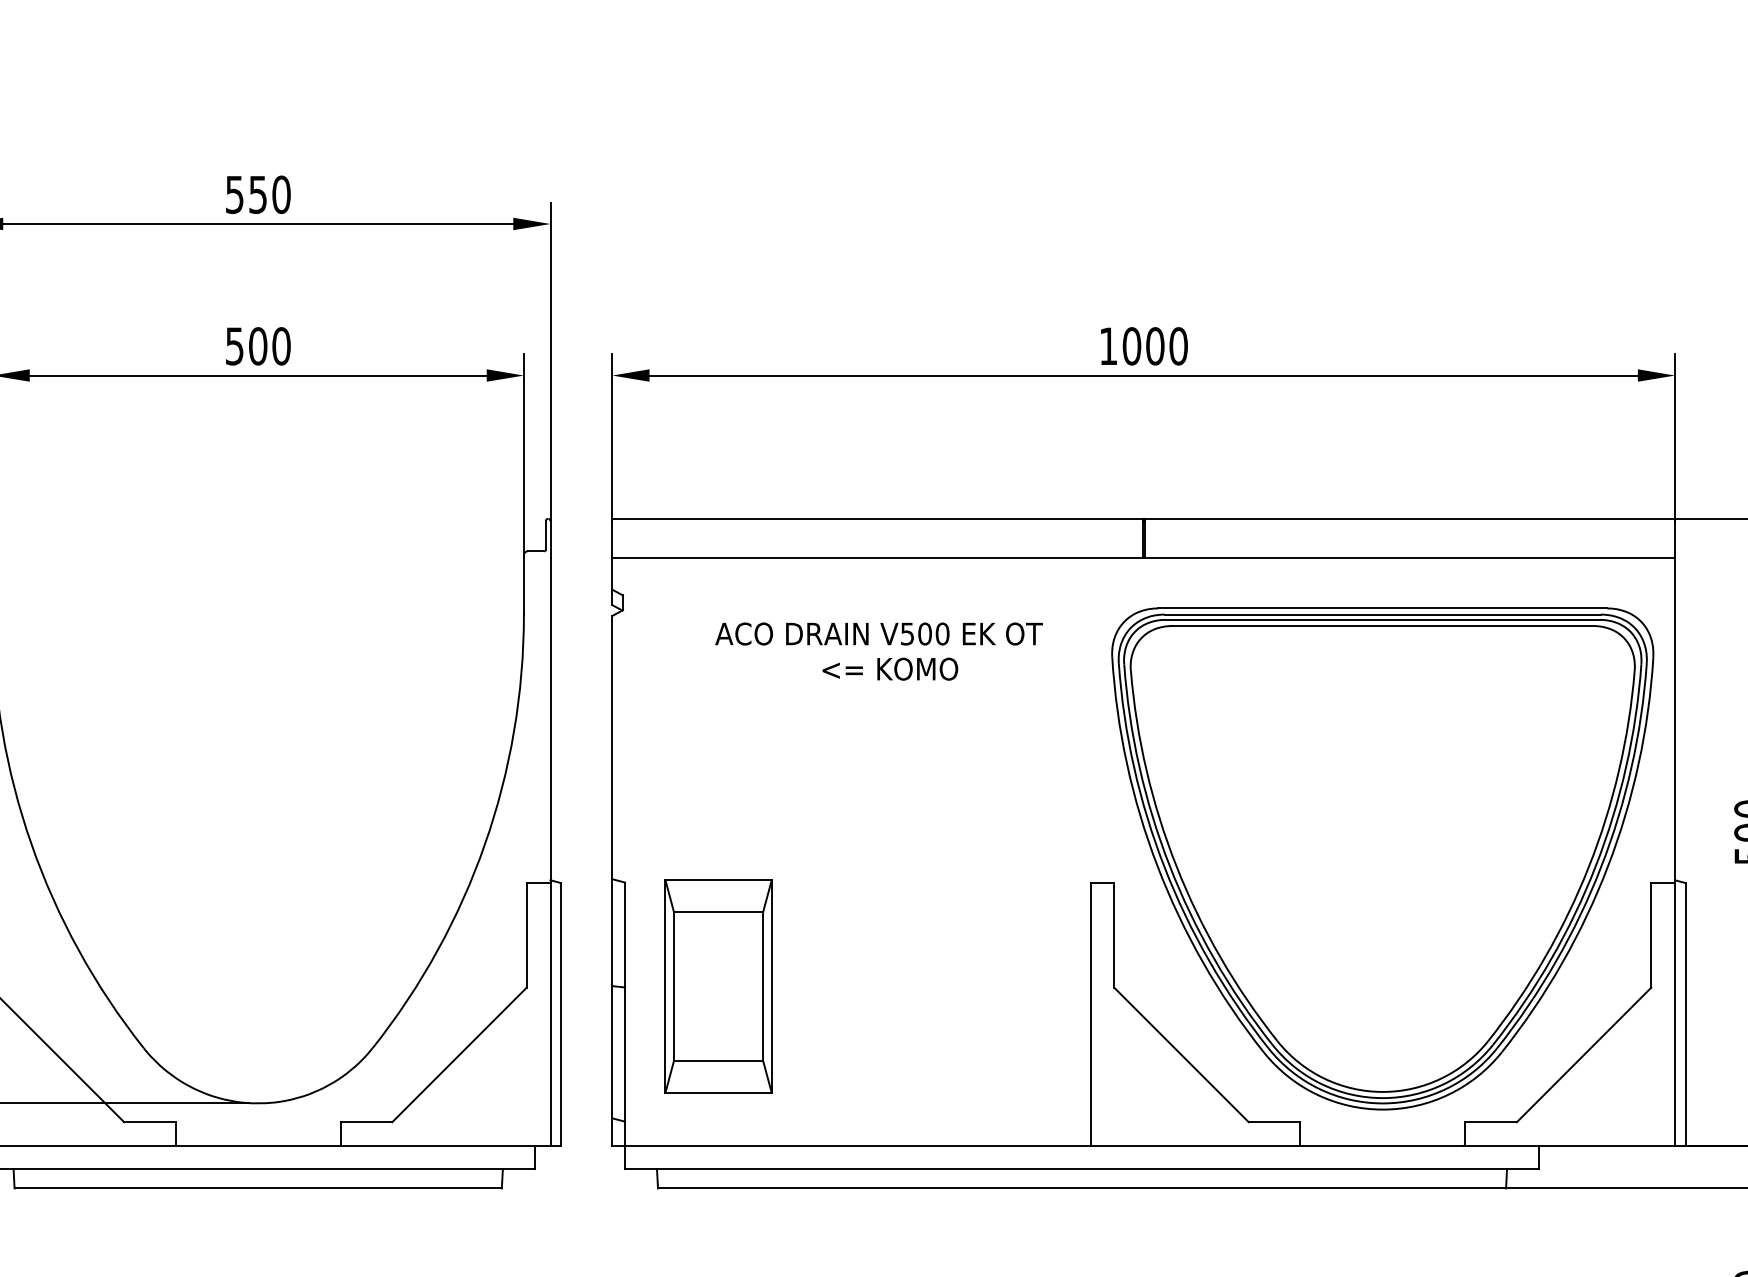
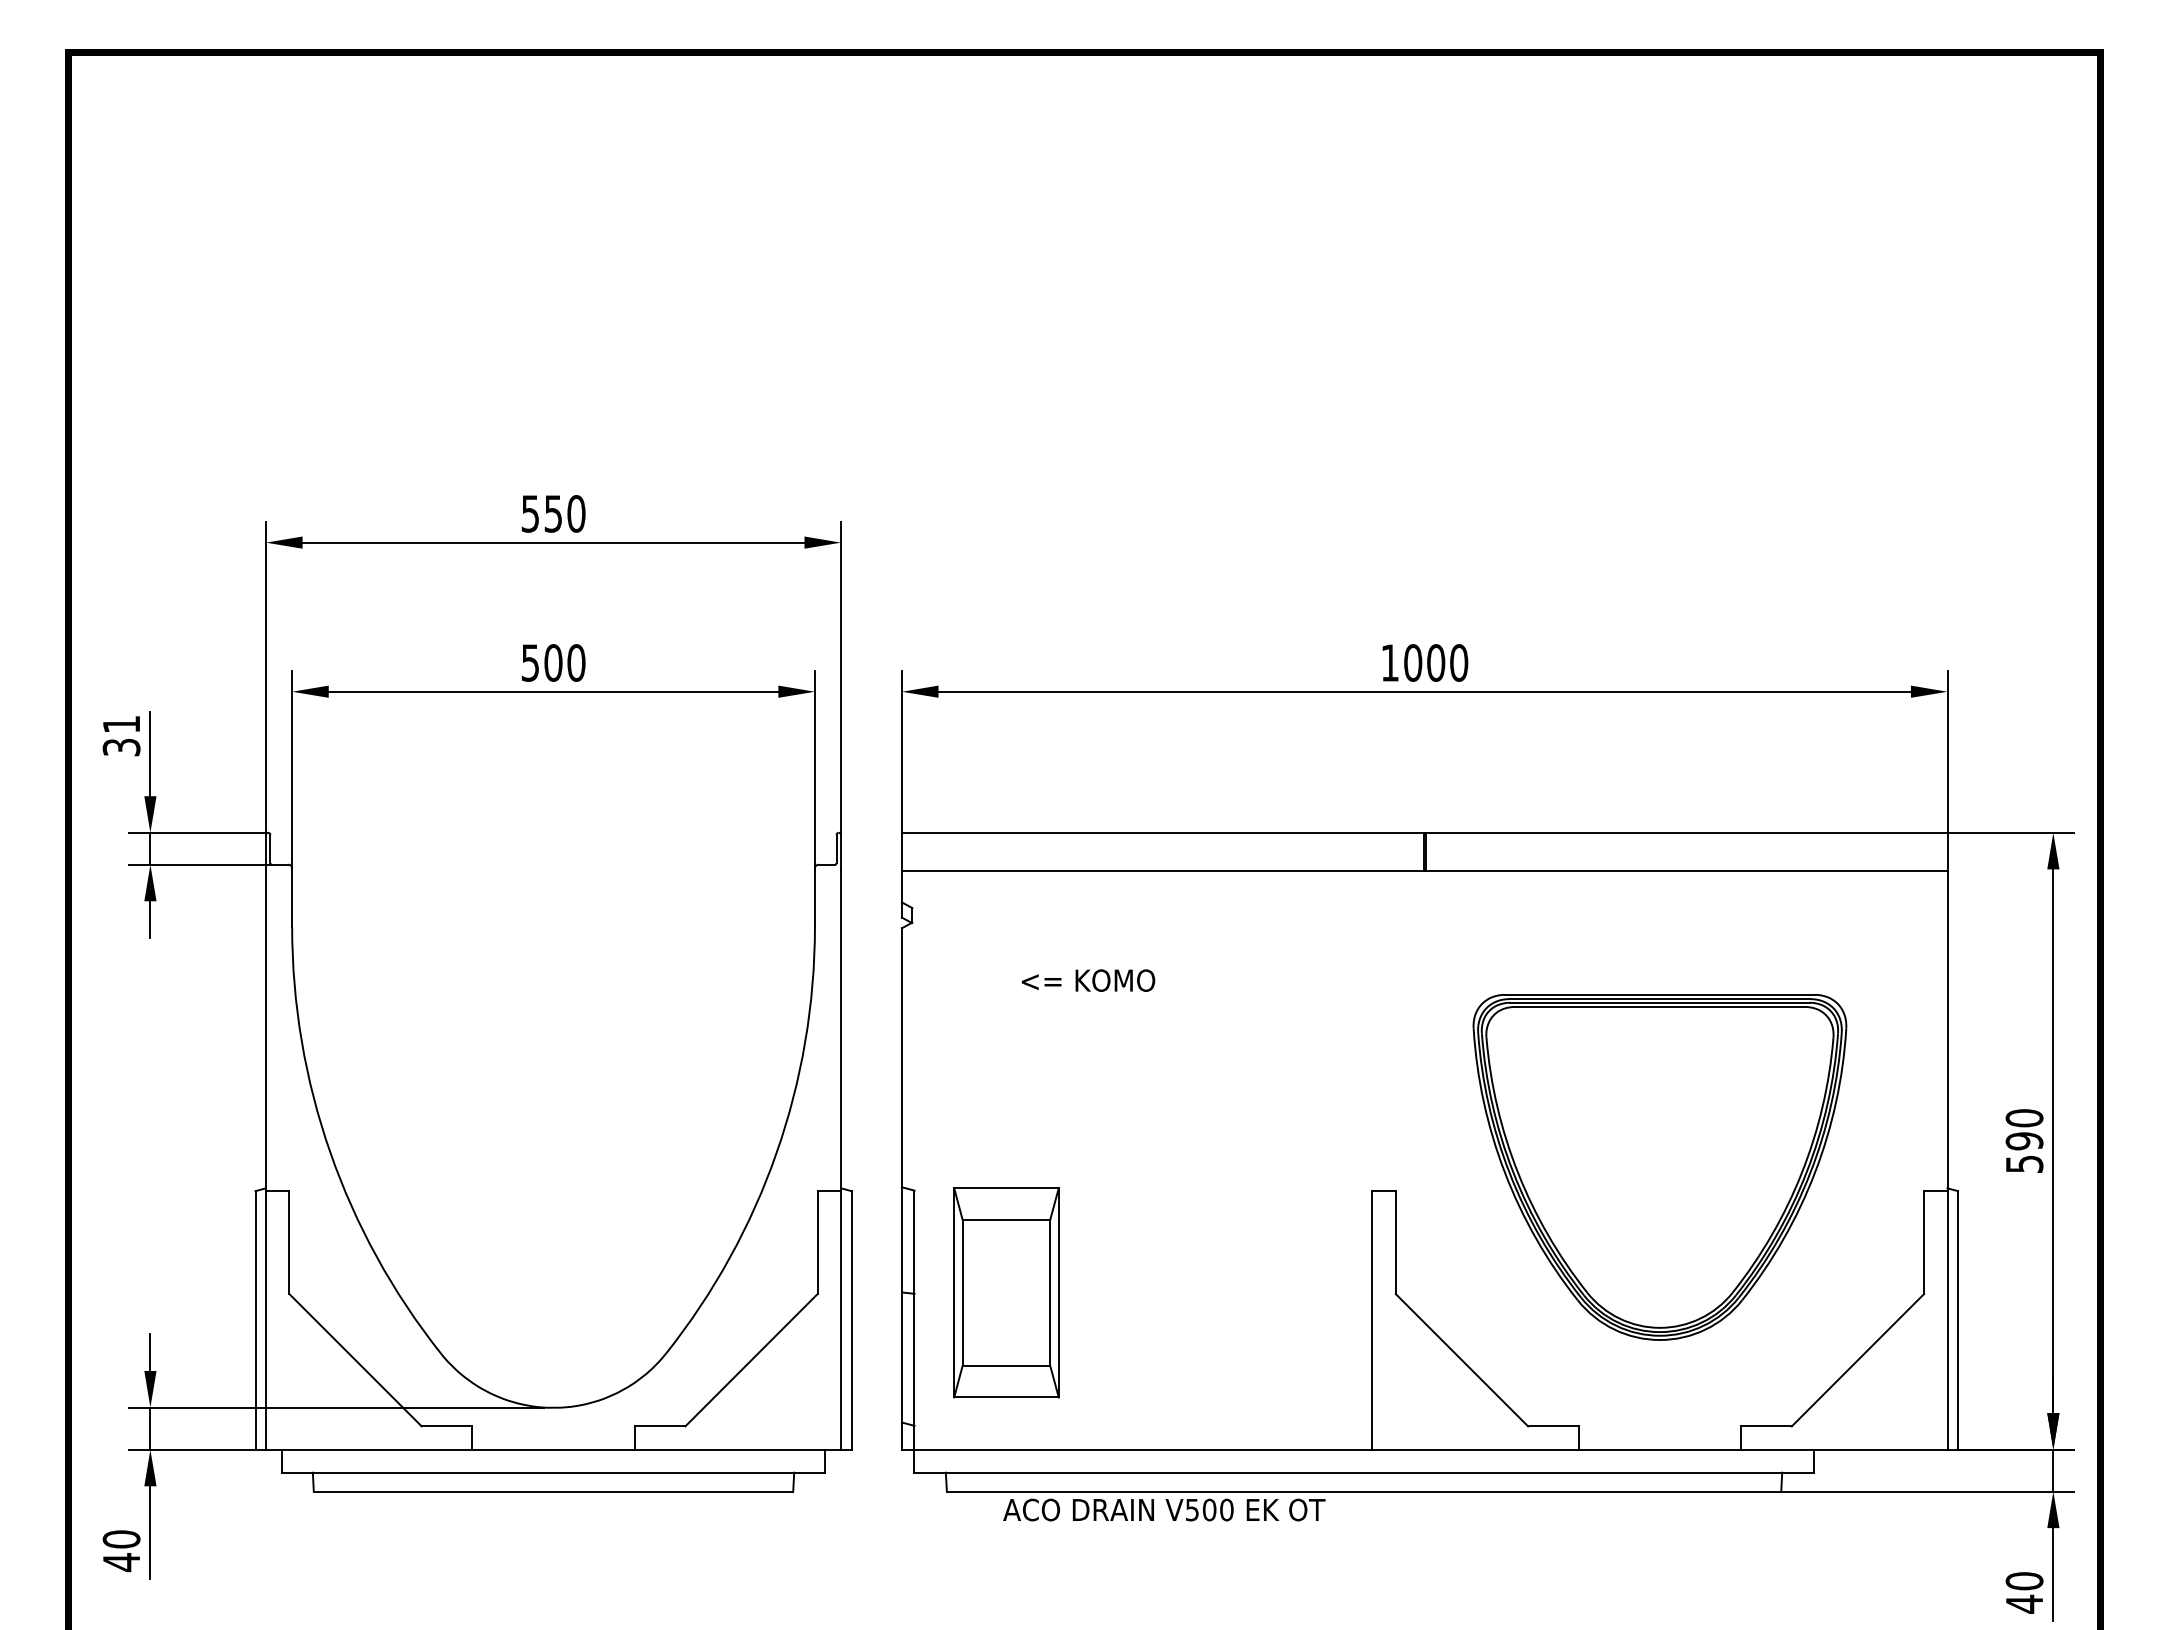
text: (879, 633) -> (1164, 1509), moved
text: (890, 669) -> (1088, 980), moved
part: (1382, 859) -> (1659, 1167), size x0.7

